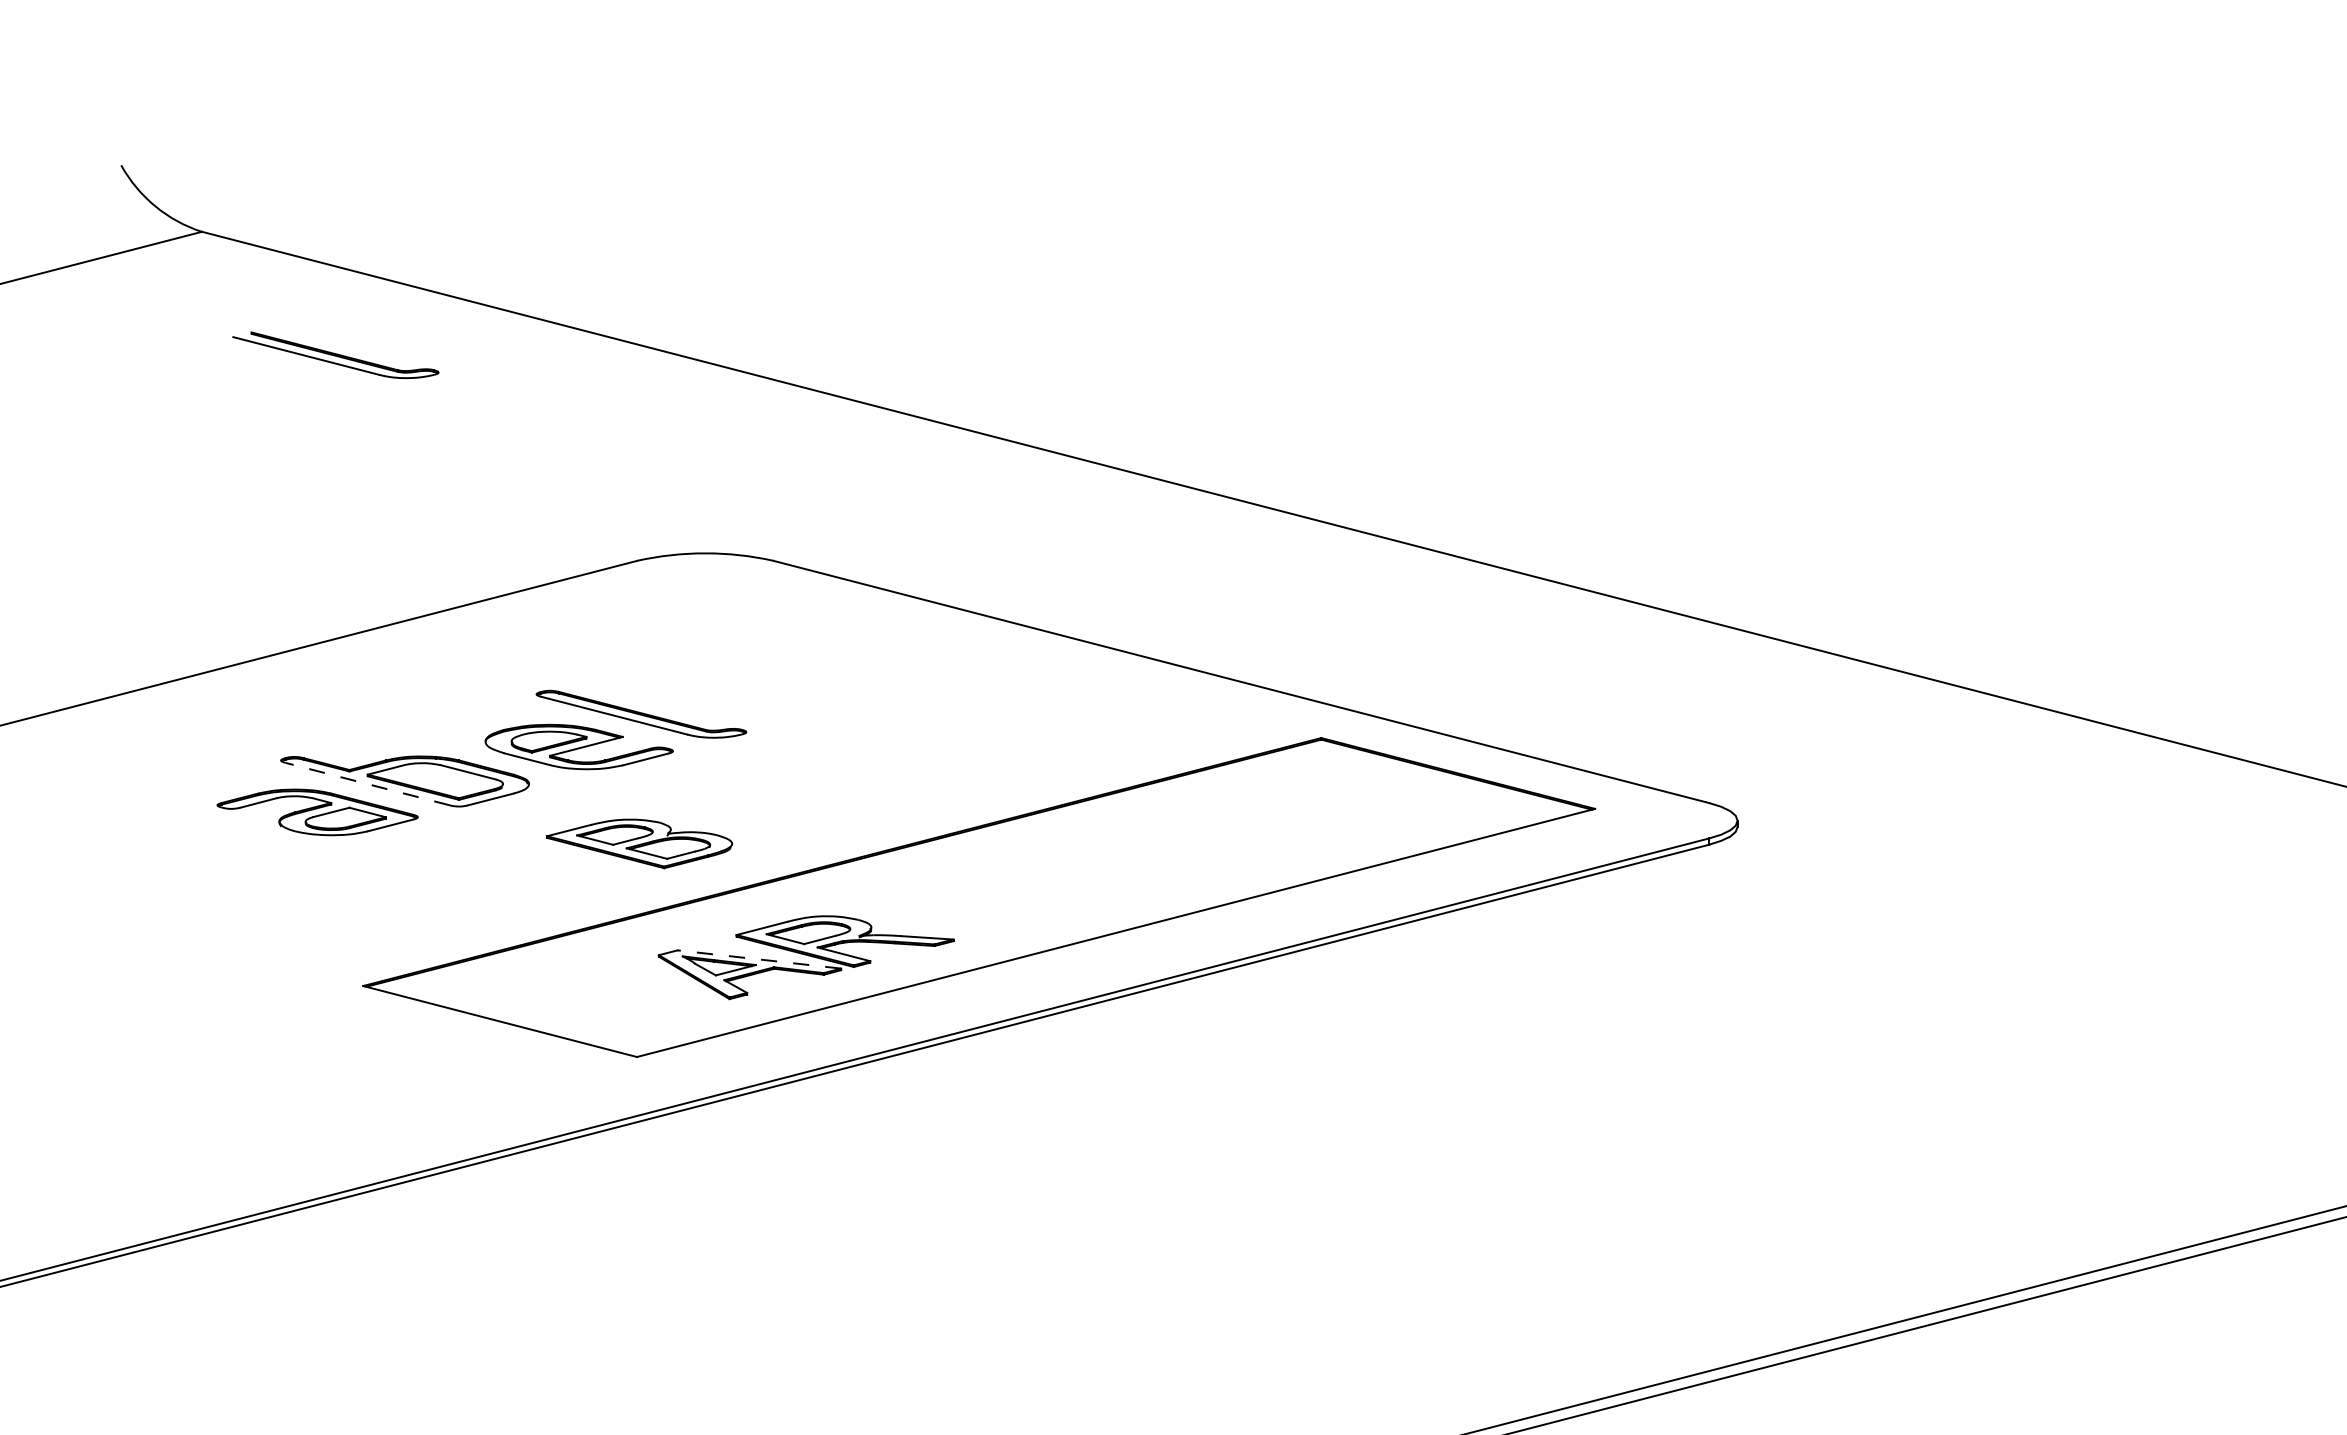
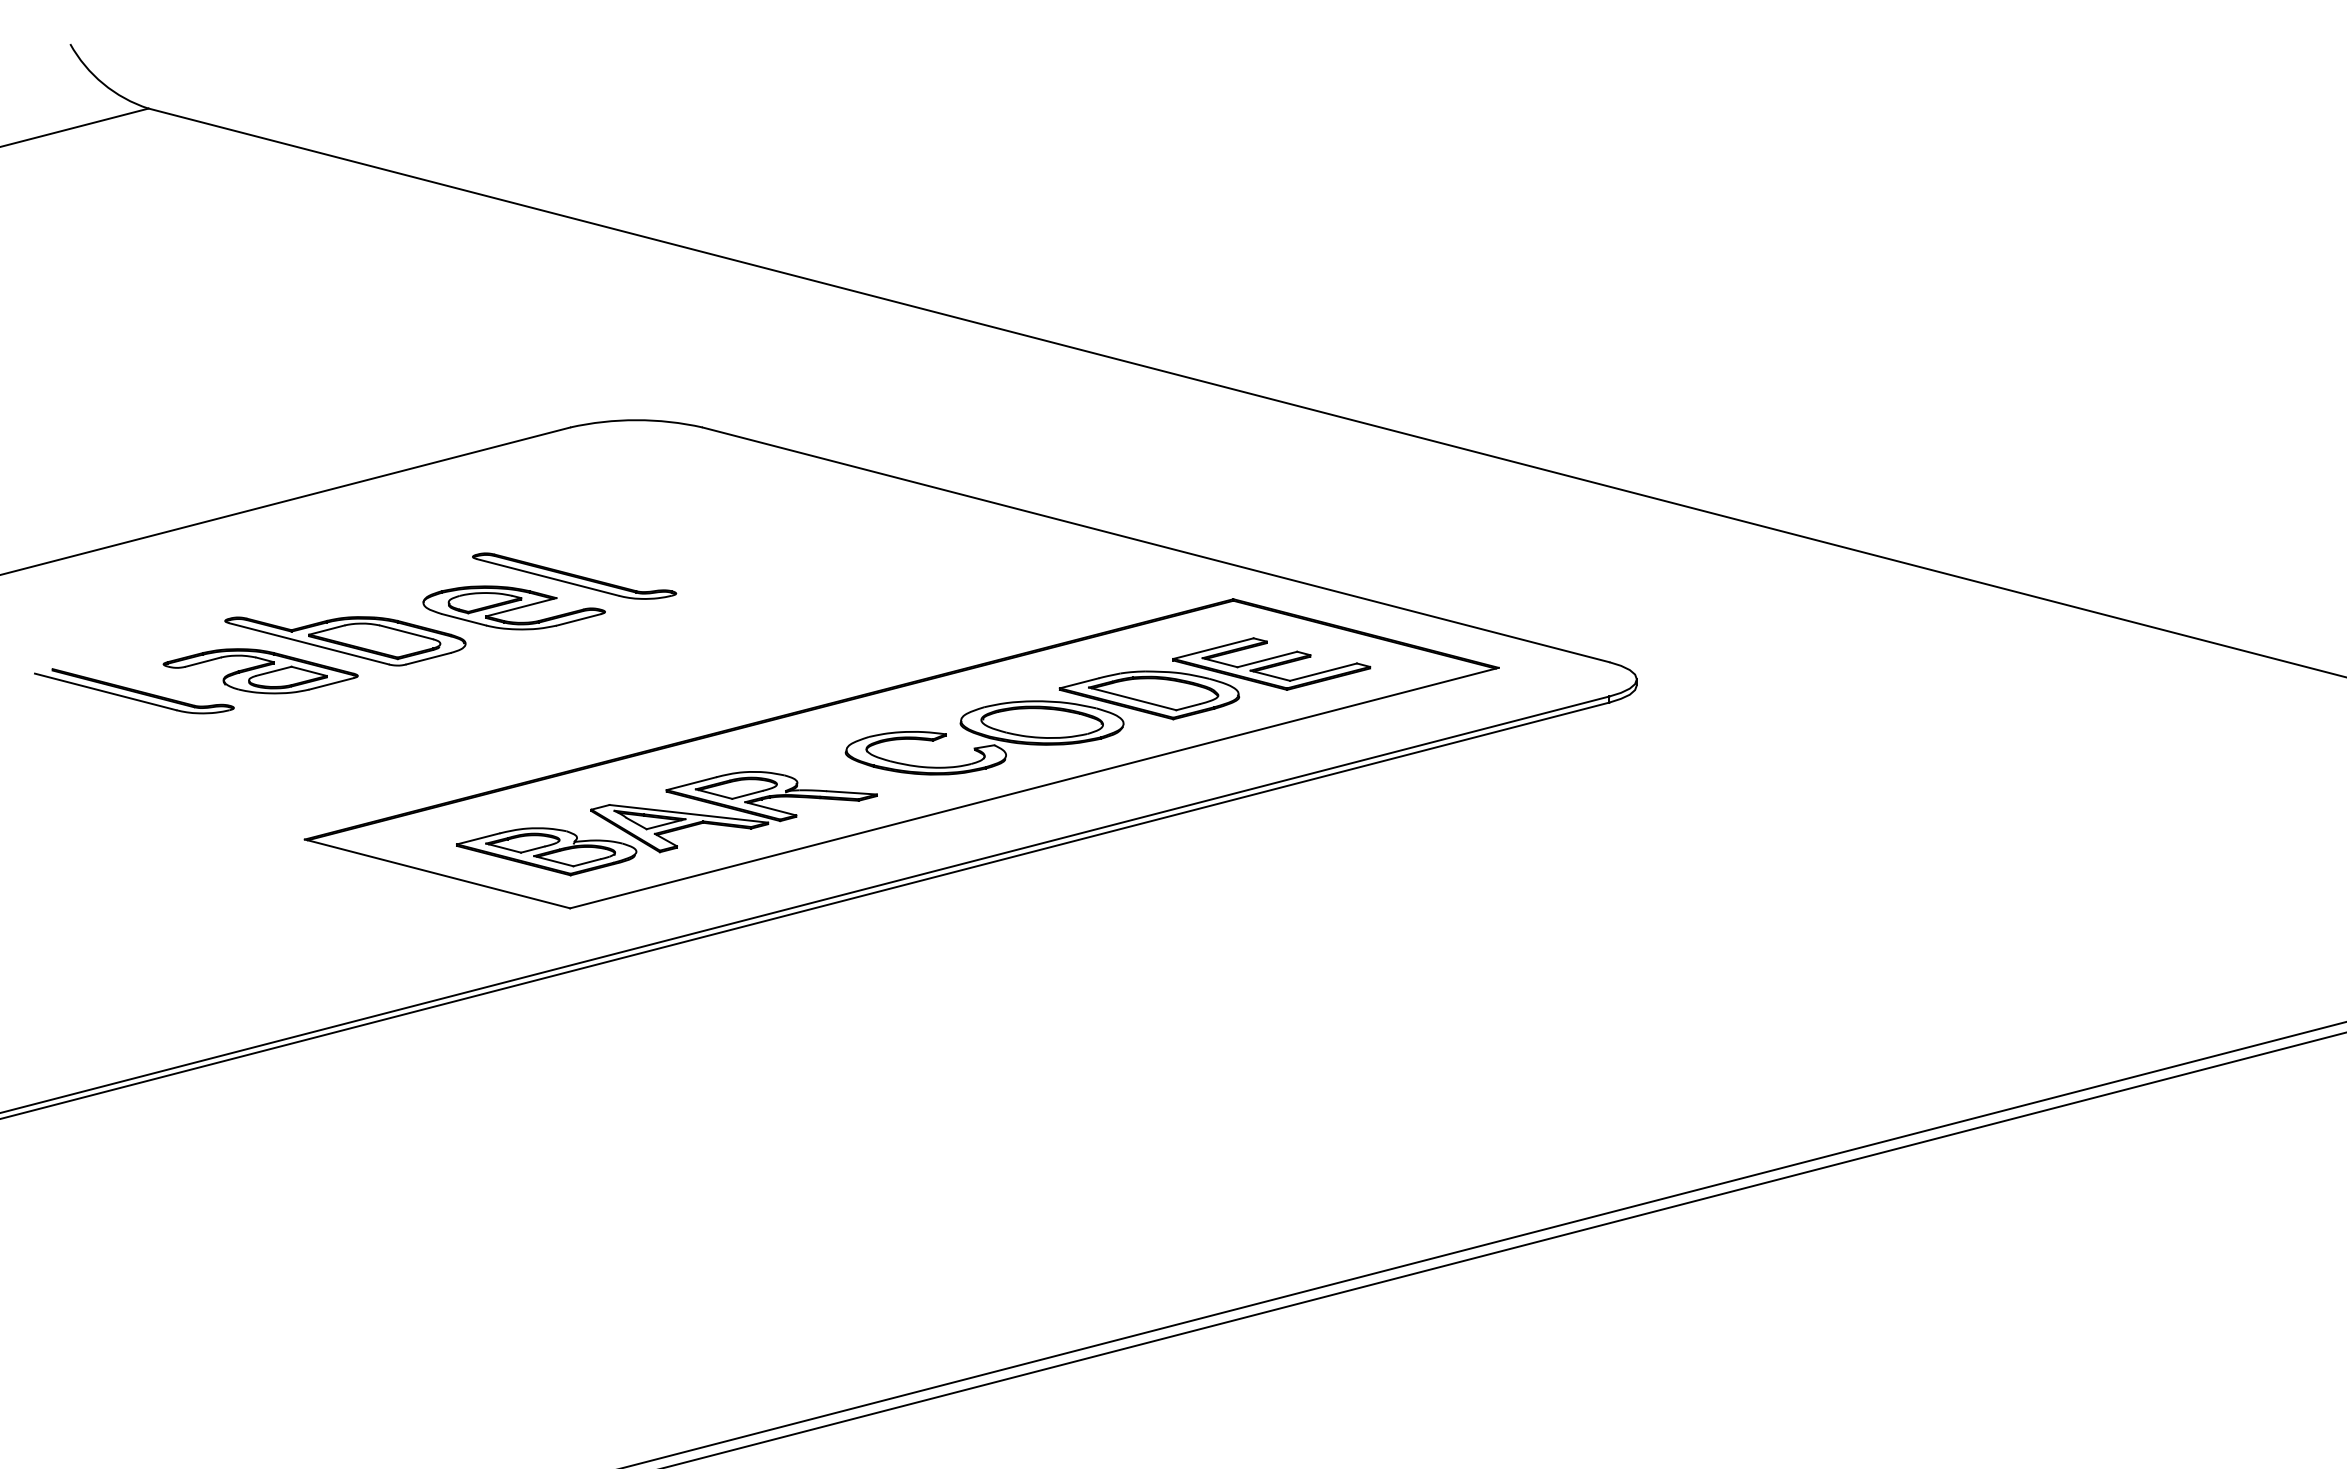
part: (336, 355) -> (134, 691), moved
line: (366, 783) -> (308, 643), dashed -> solid
part: (639, 843) -> (546, 851), moved
part: (1191, 848) -> (1107, 706), added
line: (759, 959) -> (688, 813), dashed -> solid

